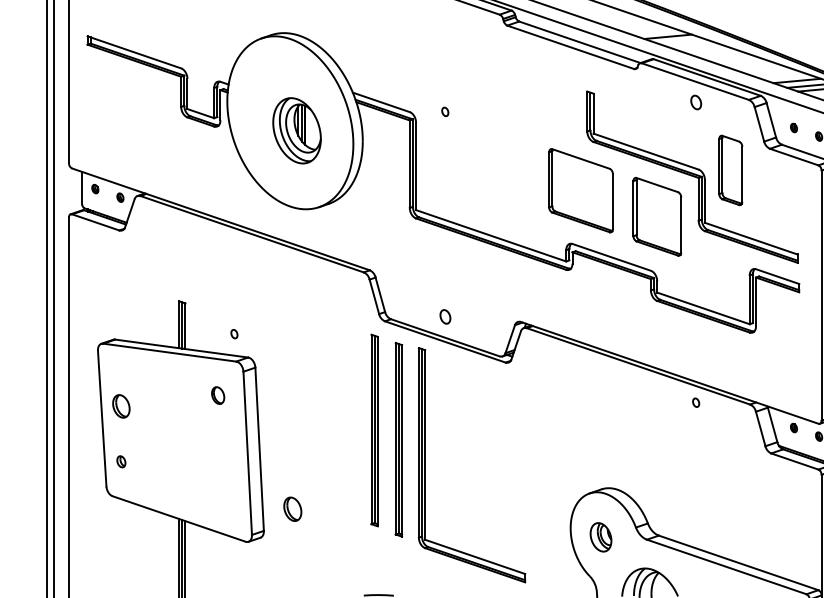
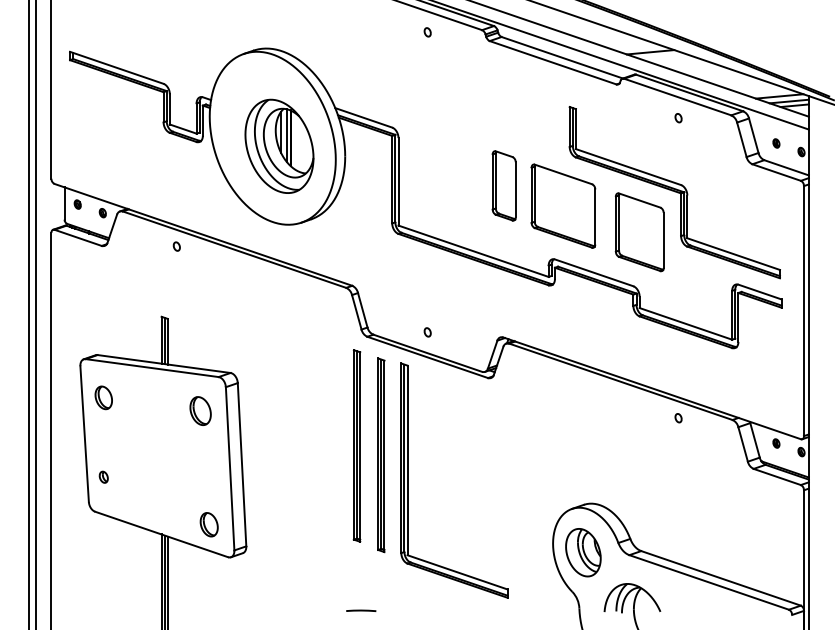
part: (696, 103) -> (678, 118), size x0.62
part: (445, 112) -> (427, 32), moved
part: (297, 130) -> (279, 145), size x1.43
part: (730, 170) -> (503, 185), moved
part: (445, 317) -> (427, 332), size x0.62
part: (234, 334) -> (176, 246), moved
part: (218, 395) -> (200, 410), size x1.67
part: (121, 406) -> (103, 397), moved
part: (292, 509) -> (208, 524), moved
part: (601, 537) -> (583, 552), size x1.67

